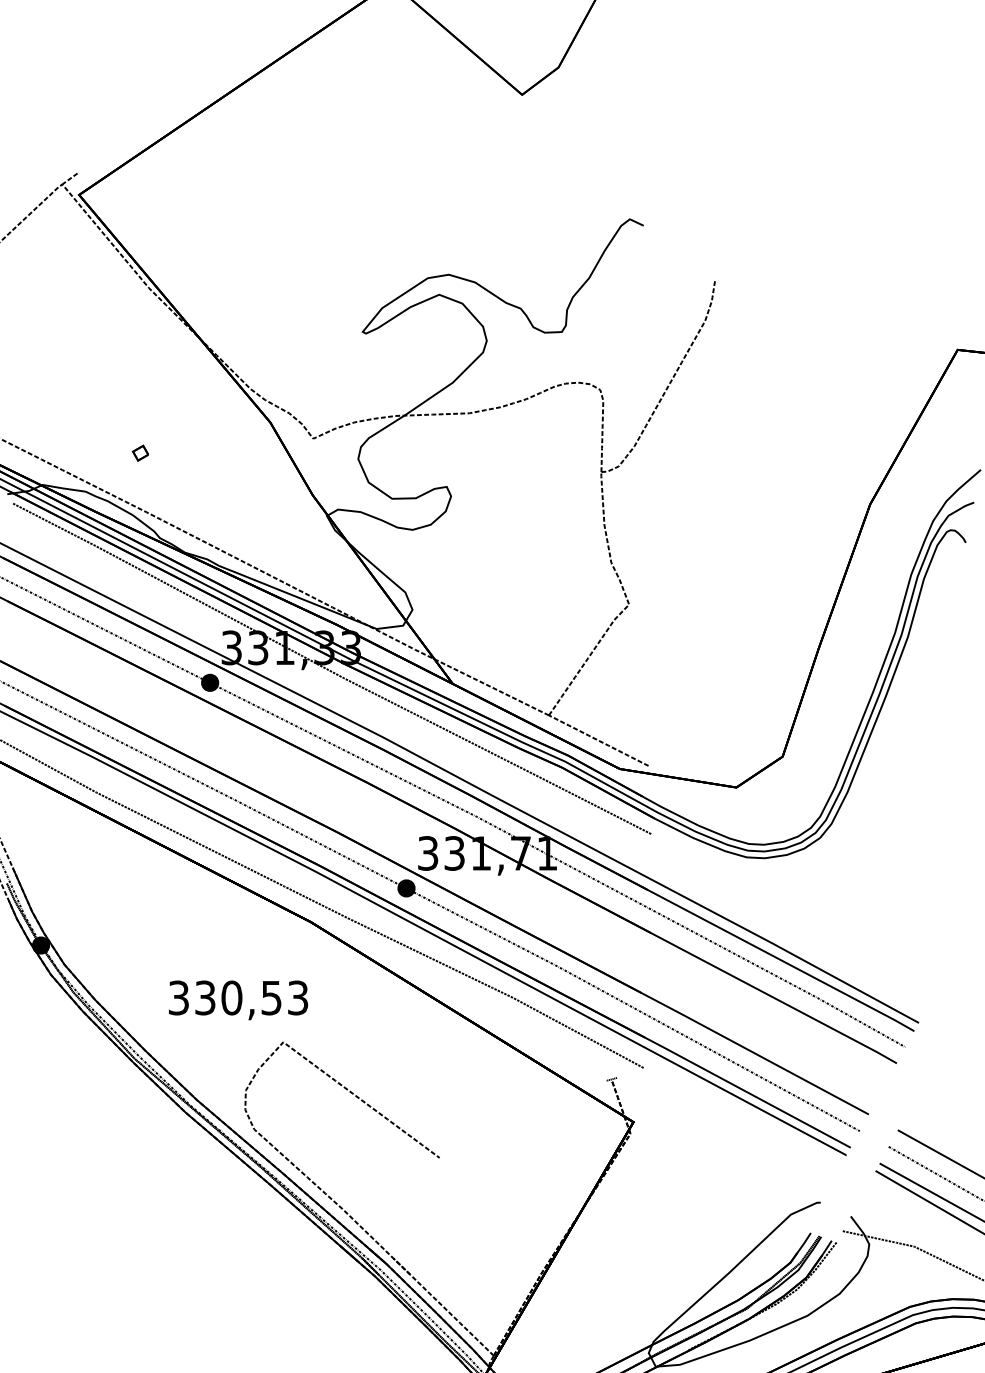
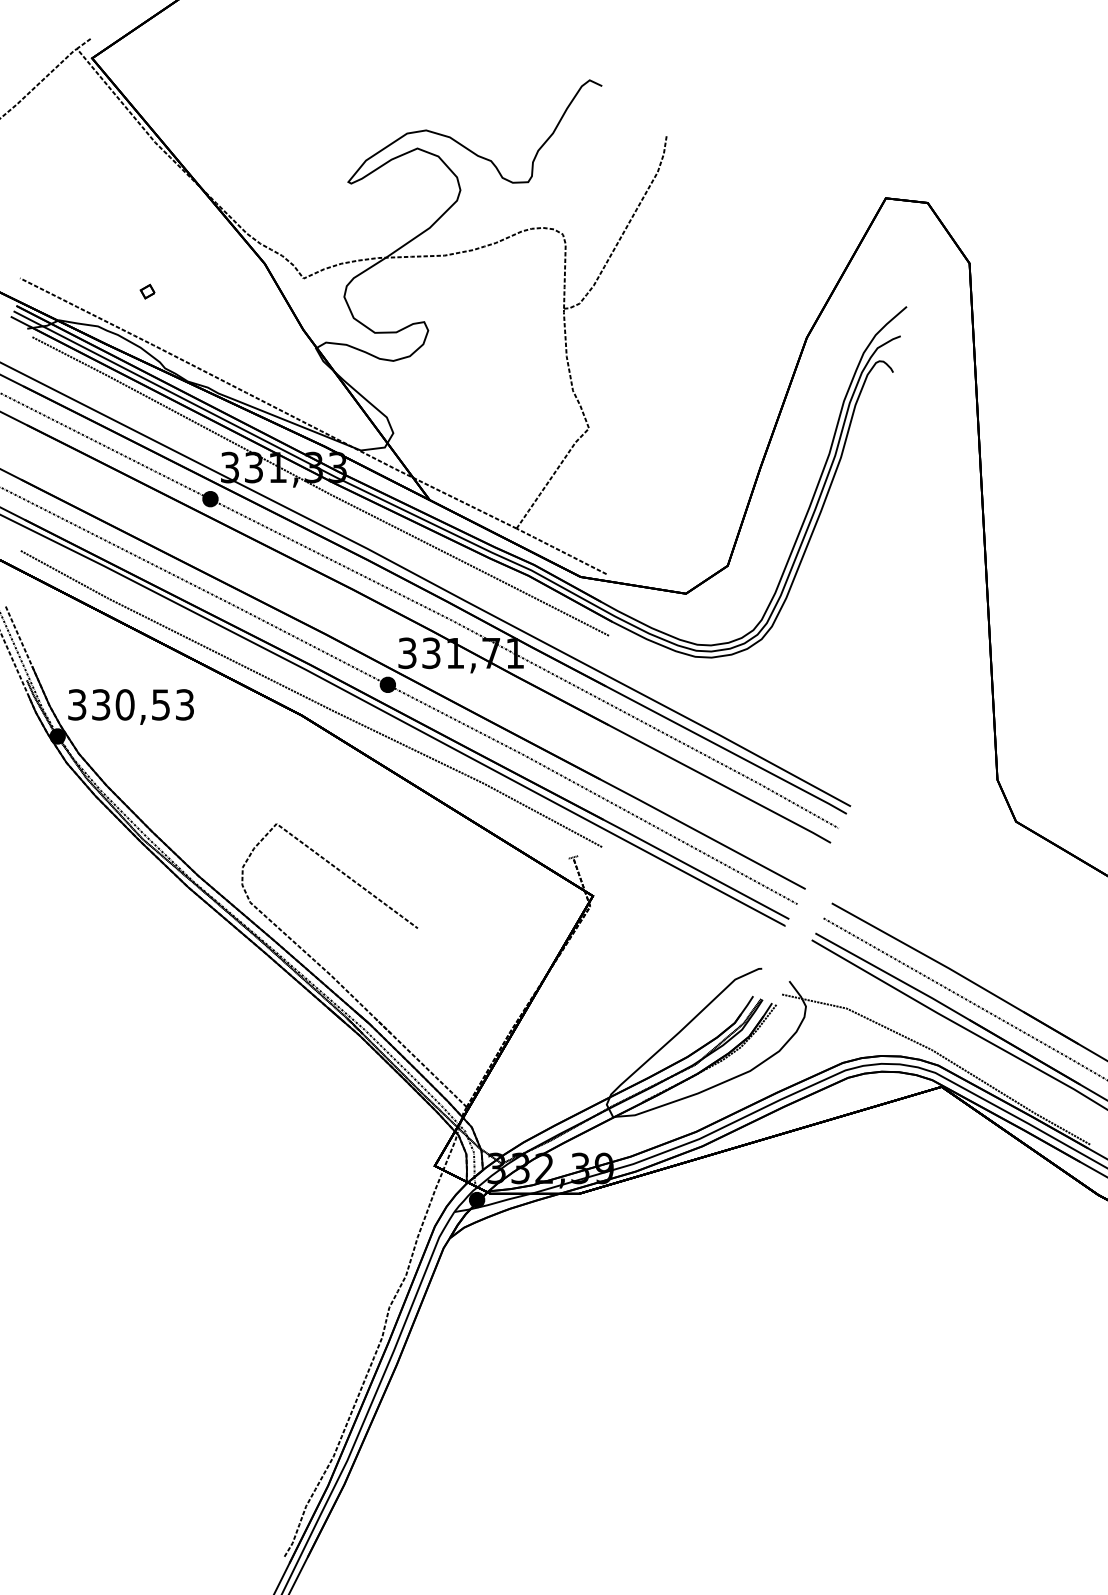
text: (237, 999) -> (130, 706), moved

